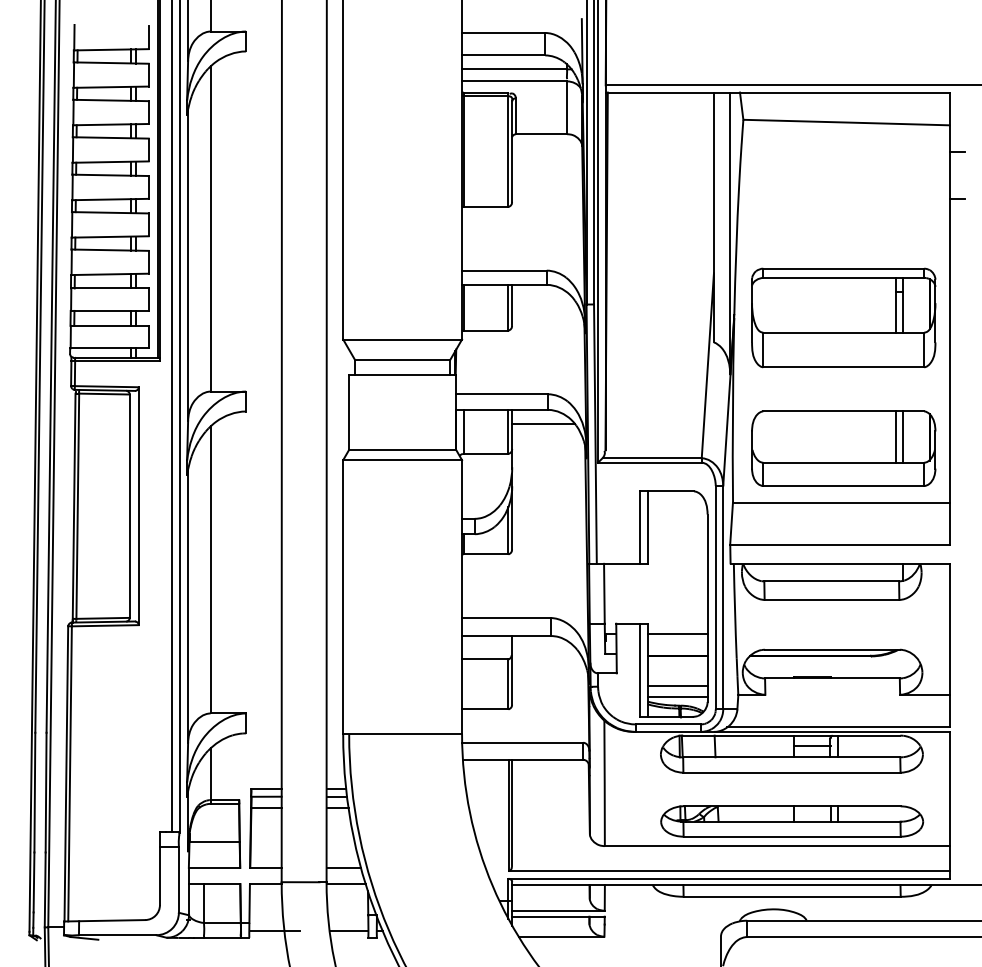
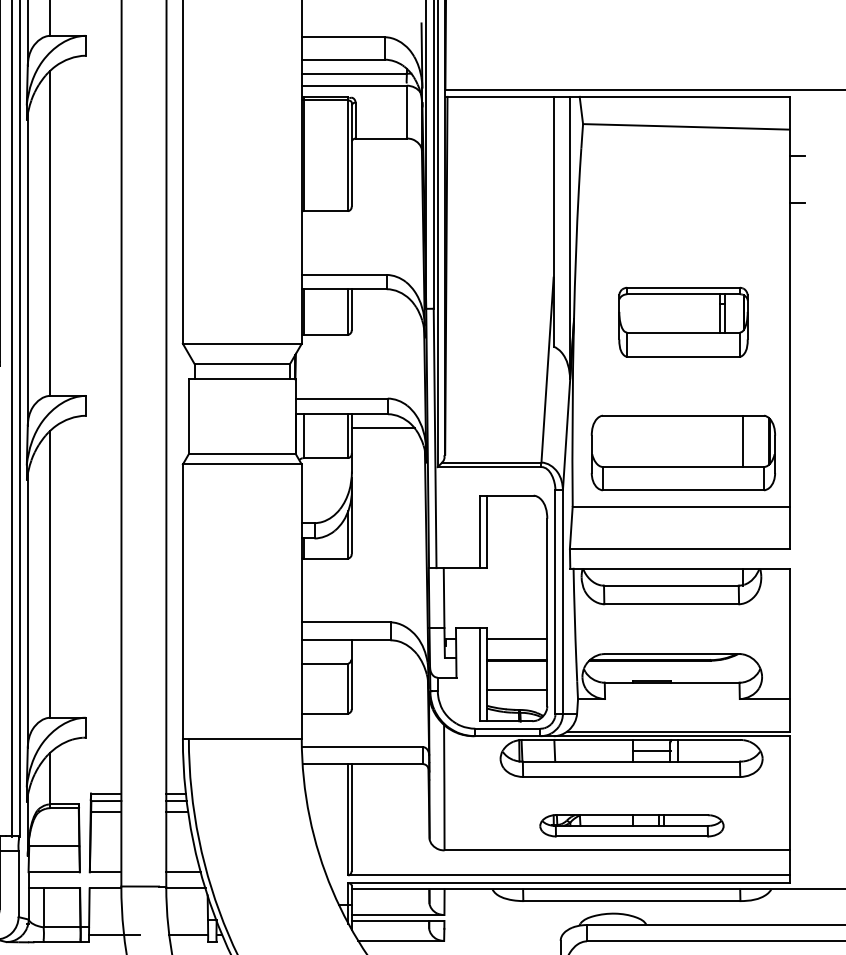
part: (843, 317) -> (683, 321), size x0.7
line: (896, 436) -> (736, 440), removed
line: (677, 697) -> (517, 701), removed
part: (792, 821) -> (632, 825), size x0.7

